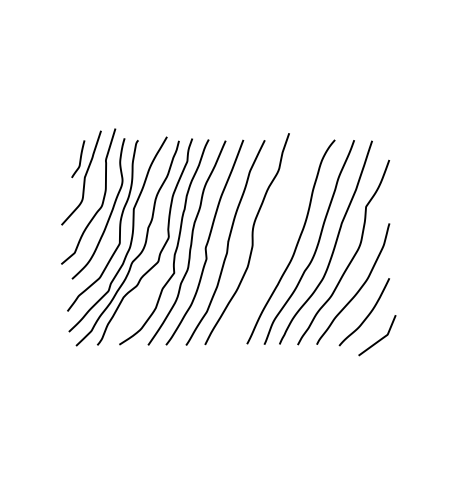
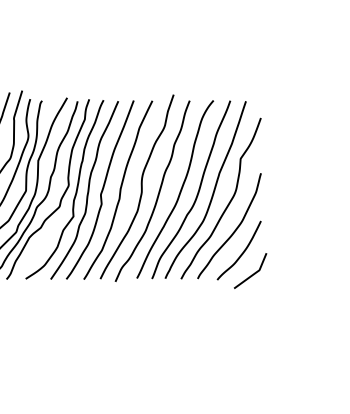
curve: (271, 245) -> (158, 192), added

